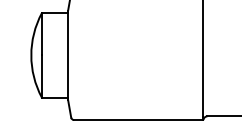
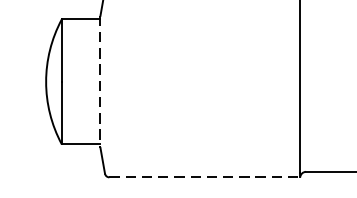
line: (68, 55) -> (101, 82), solid -> dashed
line: (138, 120) -> (204, 177), solid -> dashed

